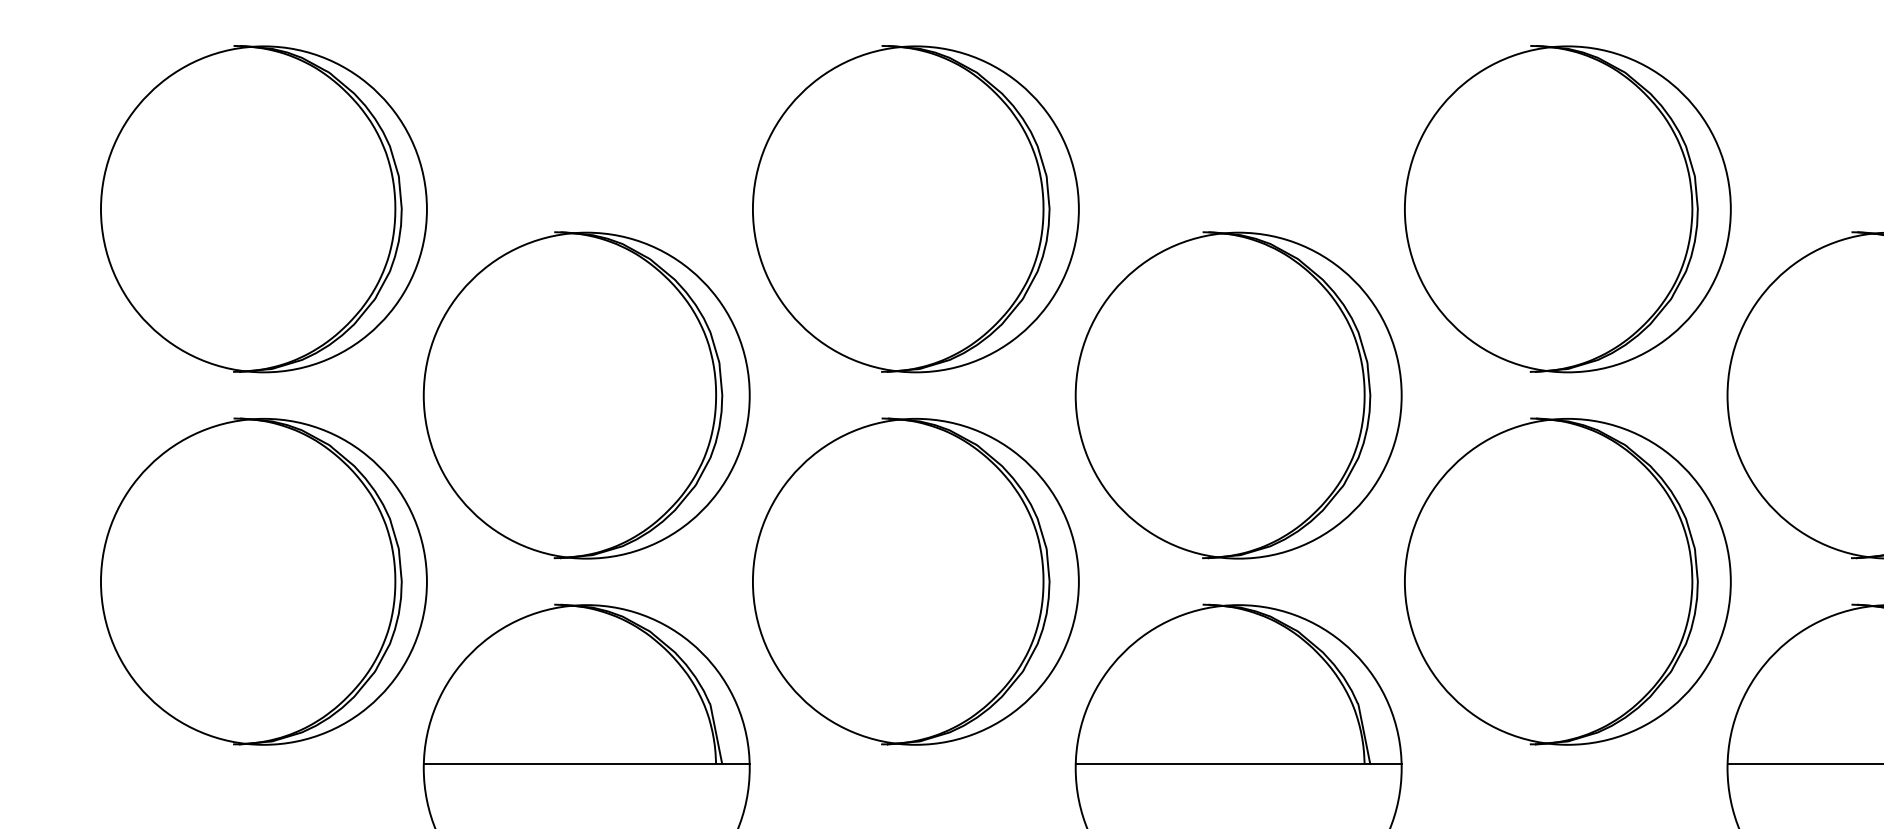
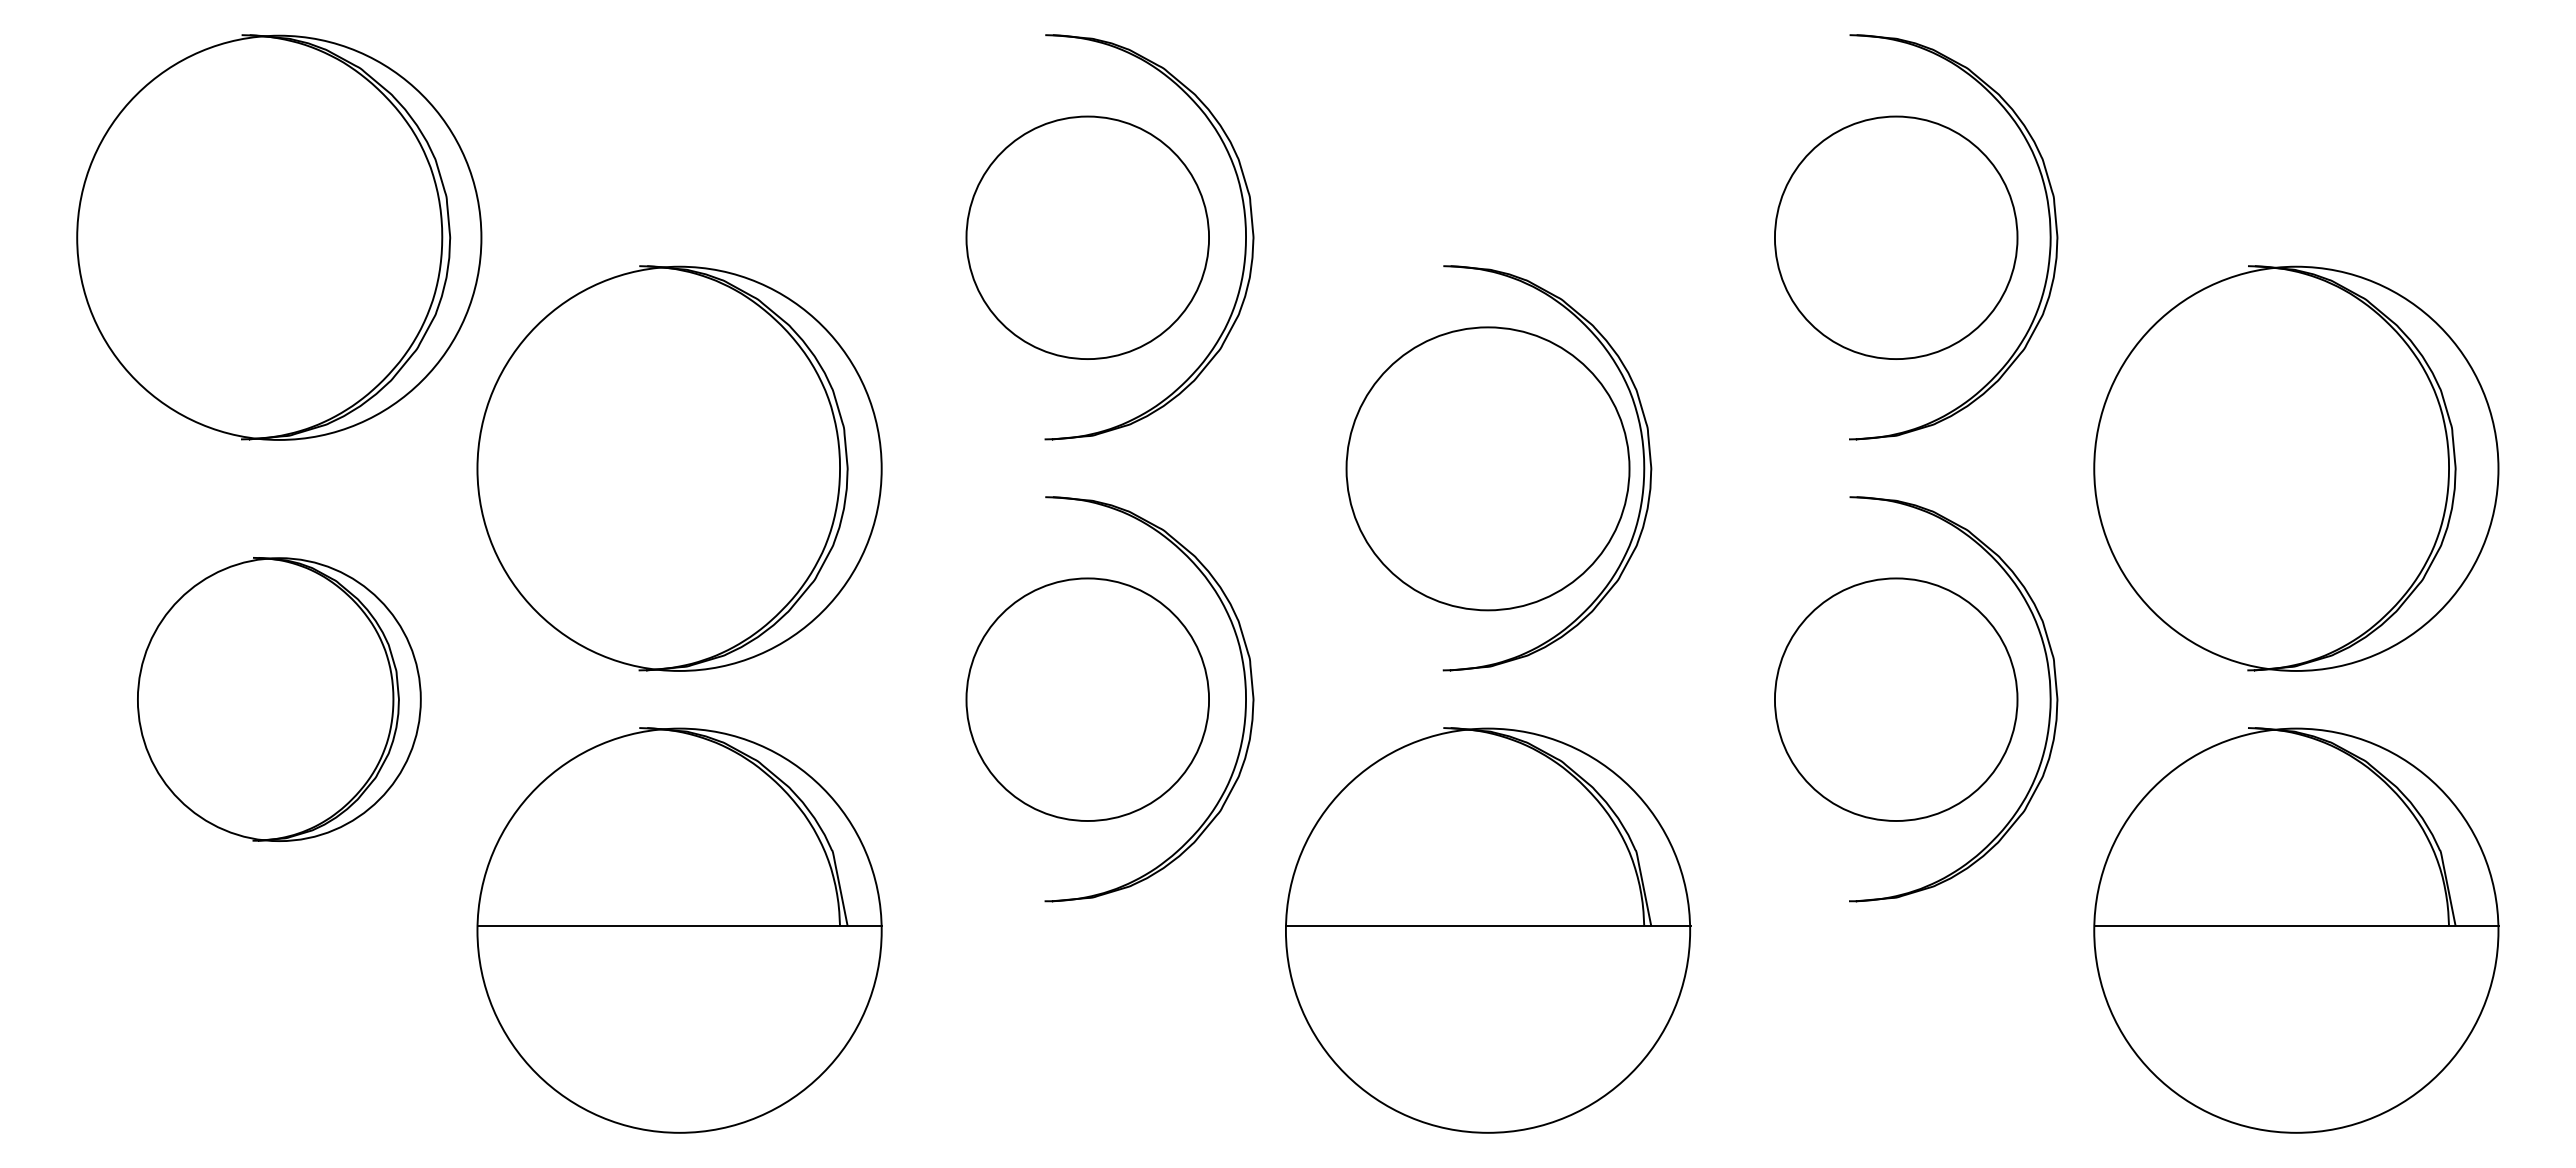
circle: (915, 209) -> (1087, 237), size x0.6
circle: (1568, 209) -> (1896, 237), size x0.6
circle: (1238, 395) -> (1487, 468), size x0.7
part: (264, 581) -> (279, 699), size x0.7
circle: (915, 581) -> (1087, 699), size x0.6
circle: (1568, 581) -> (1896, 699), size x0.6

